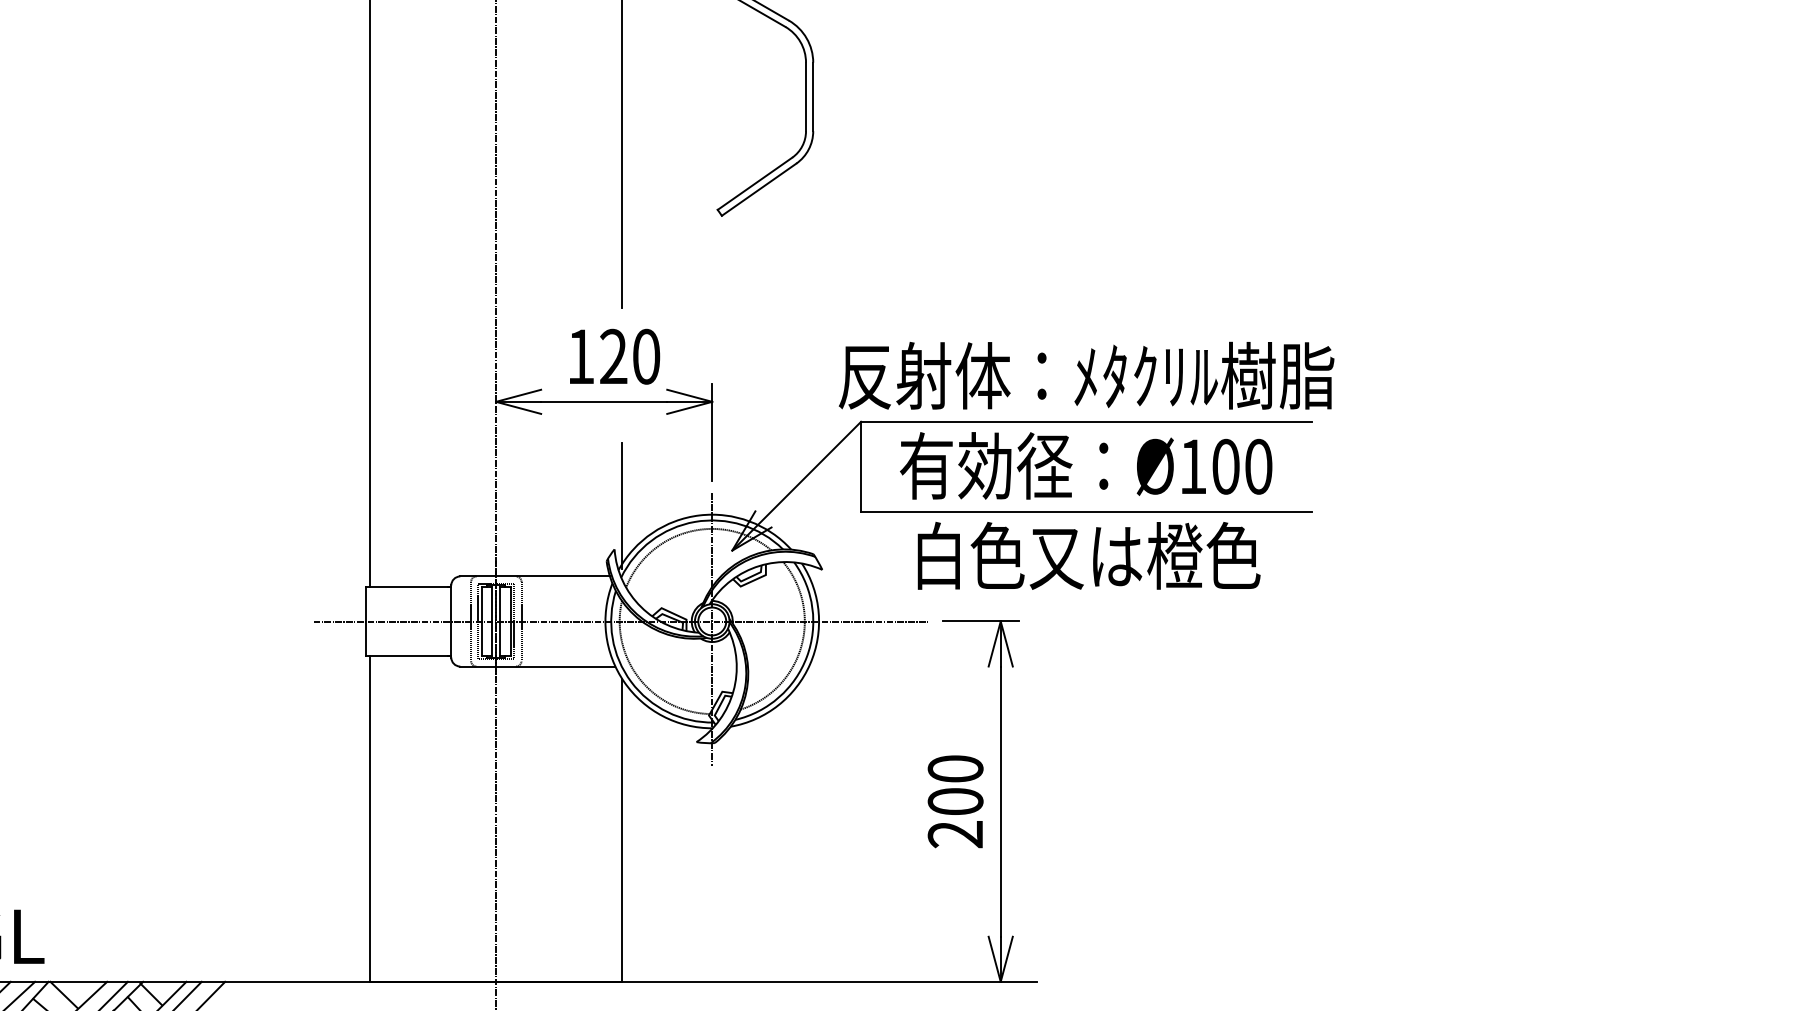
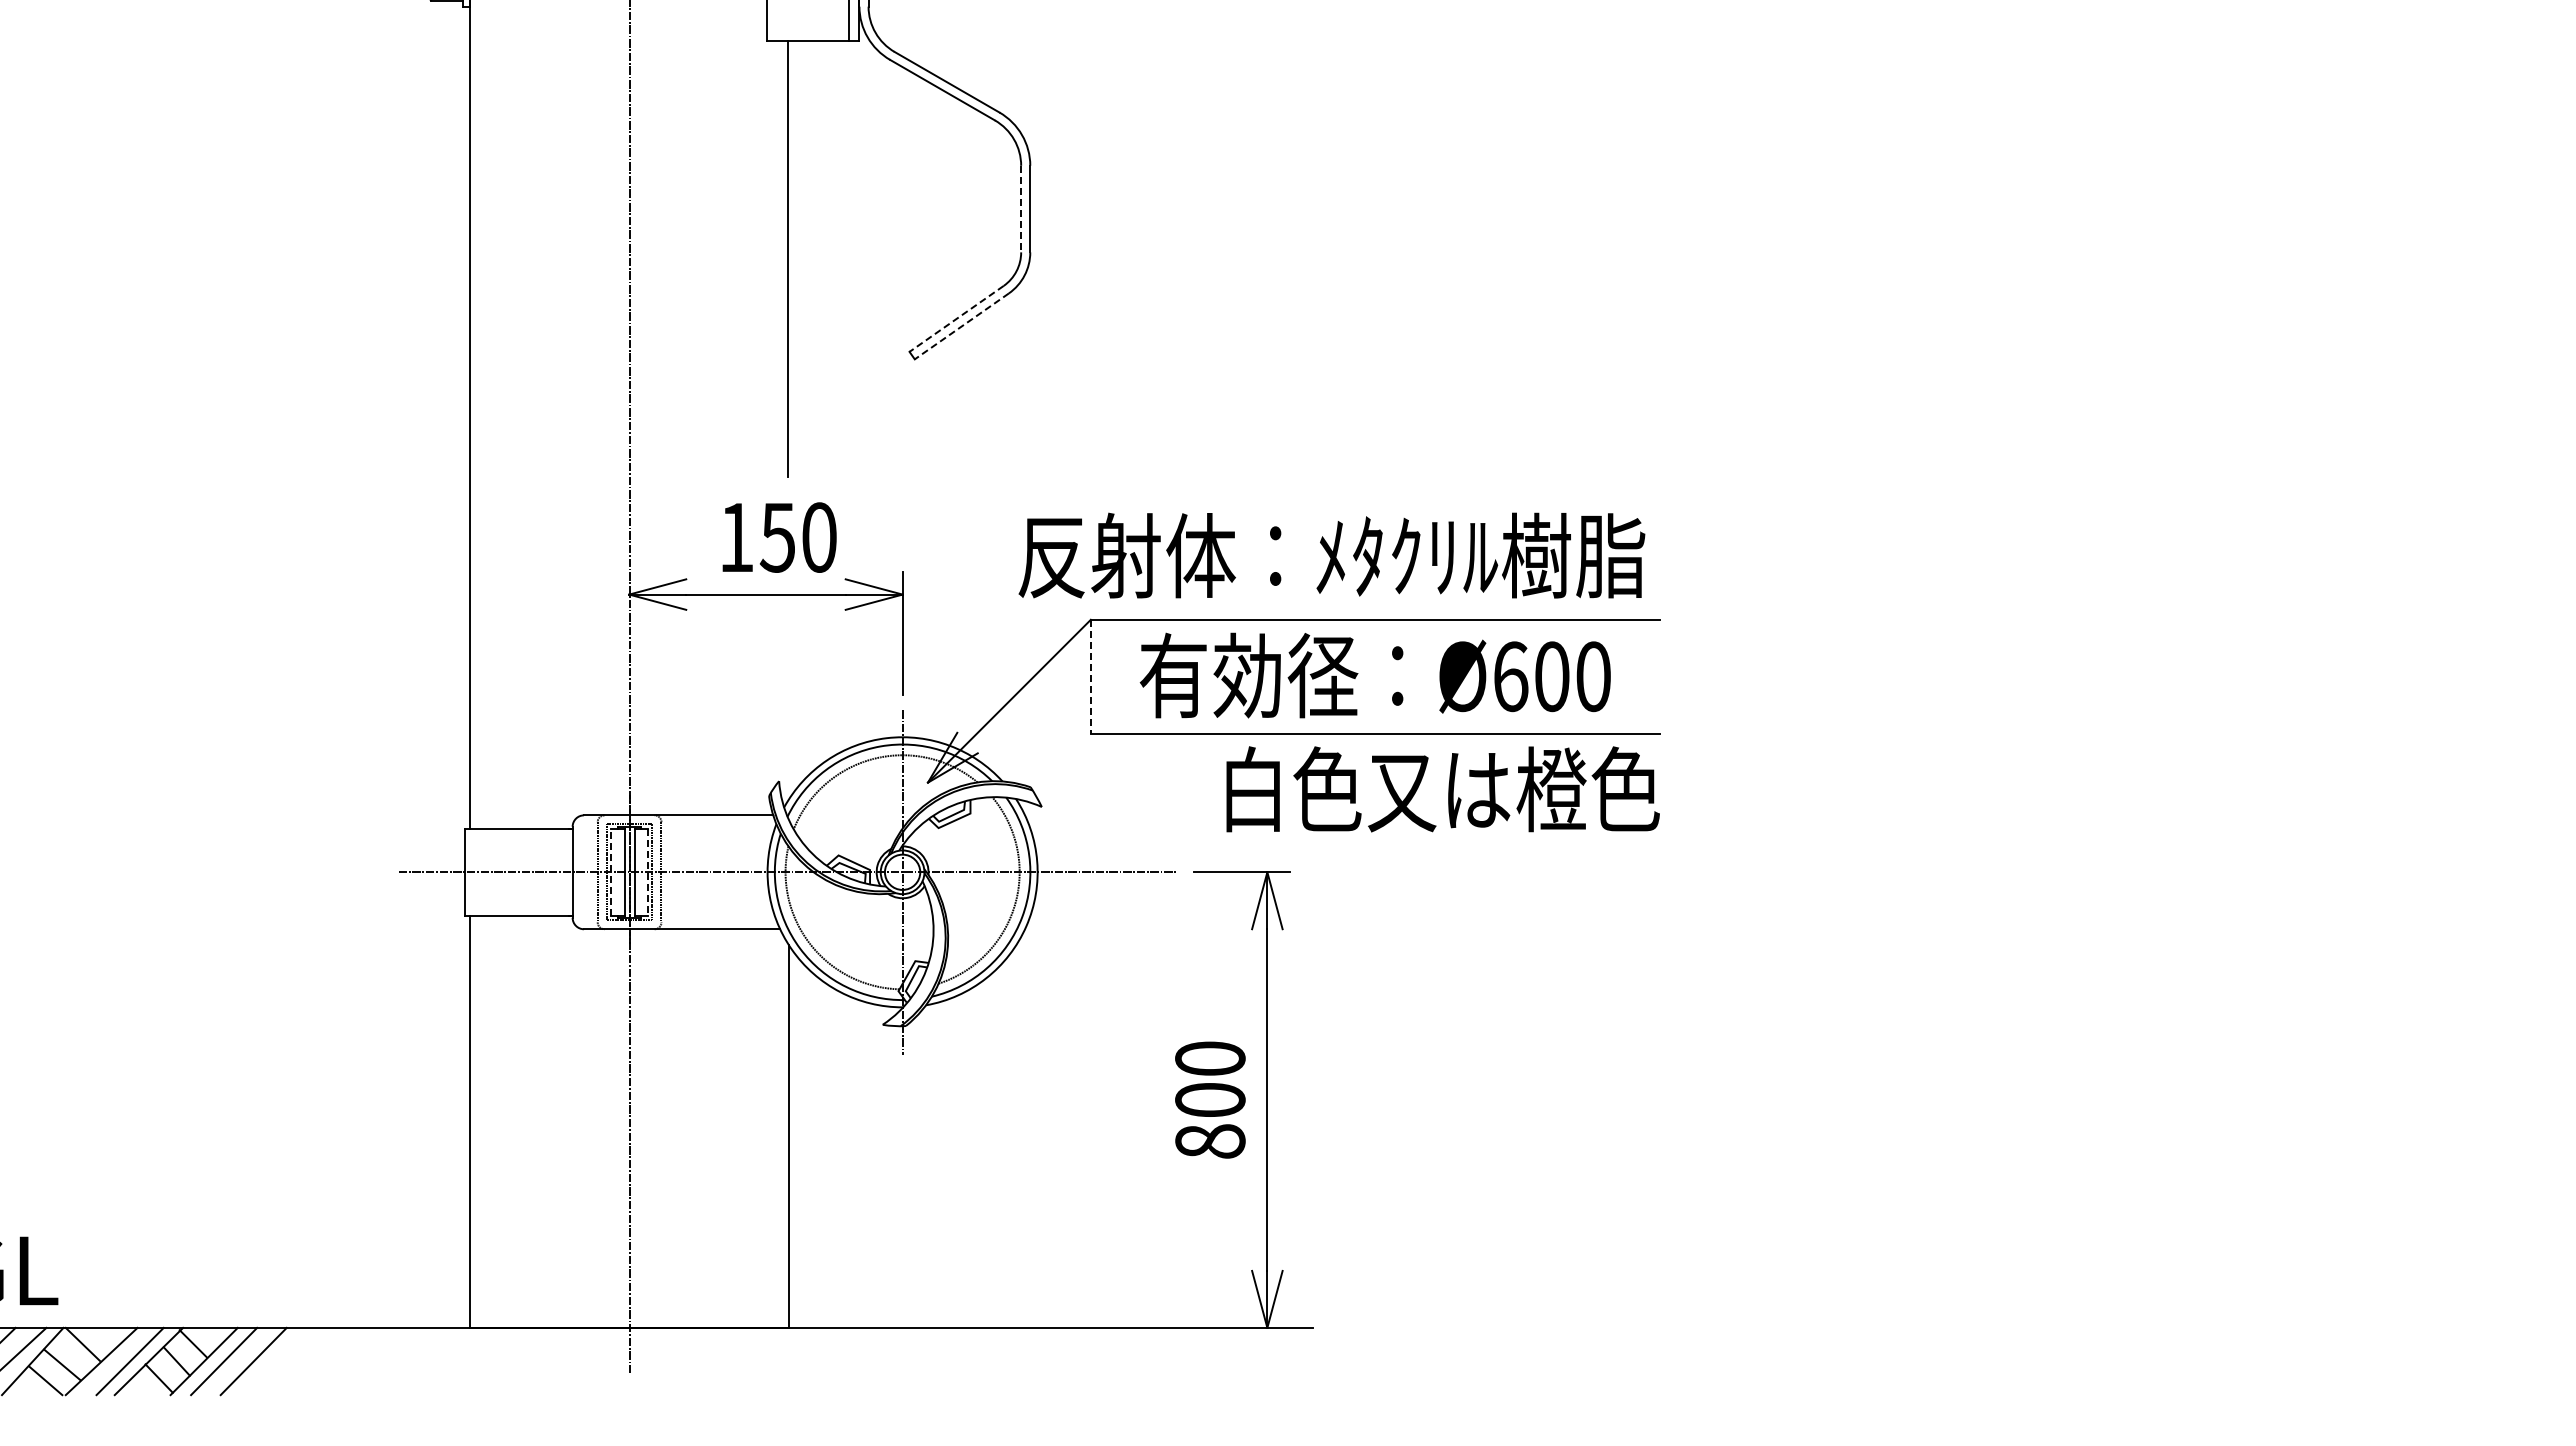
line: (806, 97) -> (1021, 209), solid -> dashed
line: (754, 184) -> (956, 319), solid -> dashed
line: (758, 189) -> (961, 326), solid -> dashed
text: (613, 356) -> (777, 537), 120 -> 150
text: (1086, 375) -> (1331, 555), moved
line: (860, 466) -> (1090, 676), solid -> dashed
text: (1193, 466) -> (1511, 676), Ø100 -> Ø600
line: (622, 505) -> (788, 725), removed
text: (1088, 556) -> (1442, 789), moved
line: (482, 620) -> (611, 871), solid -> dashed
line: (510, 621) -> (647, 872), solid -> dashed
text: (955, 834) -> (1210, 1141), 200 -> 800

